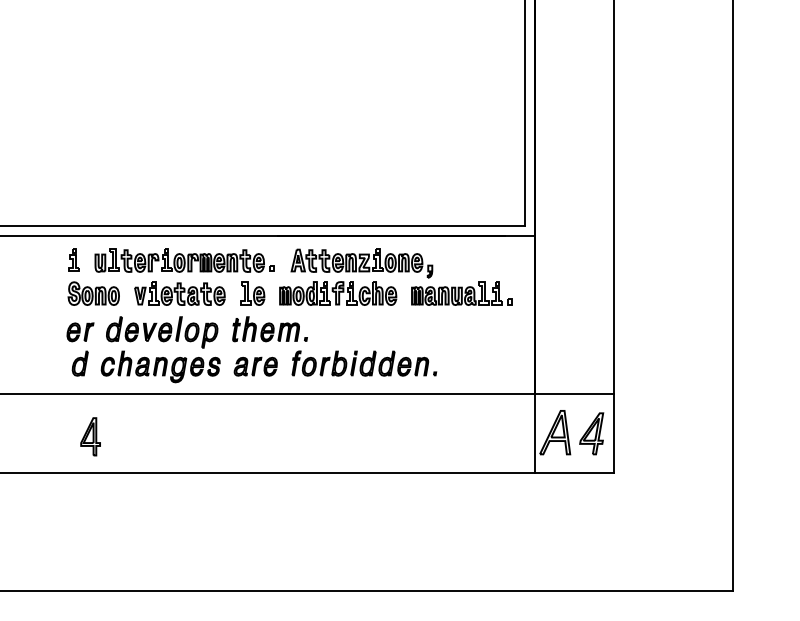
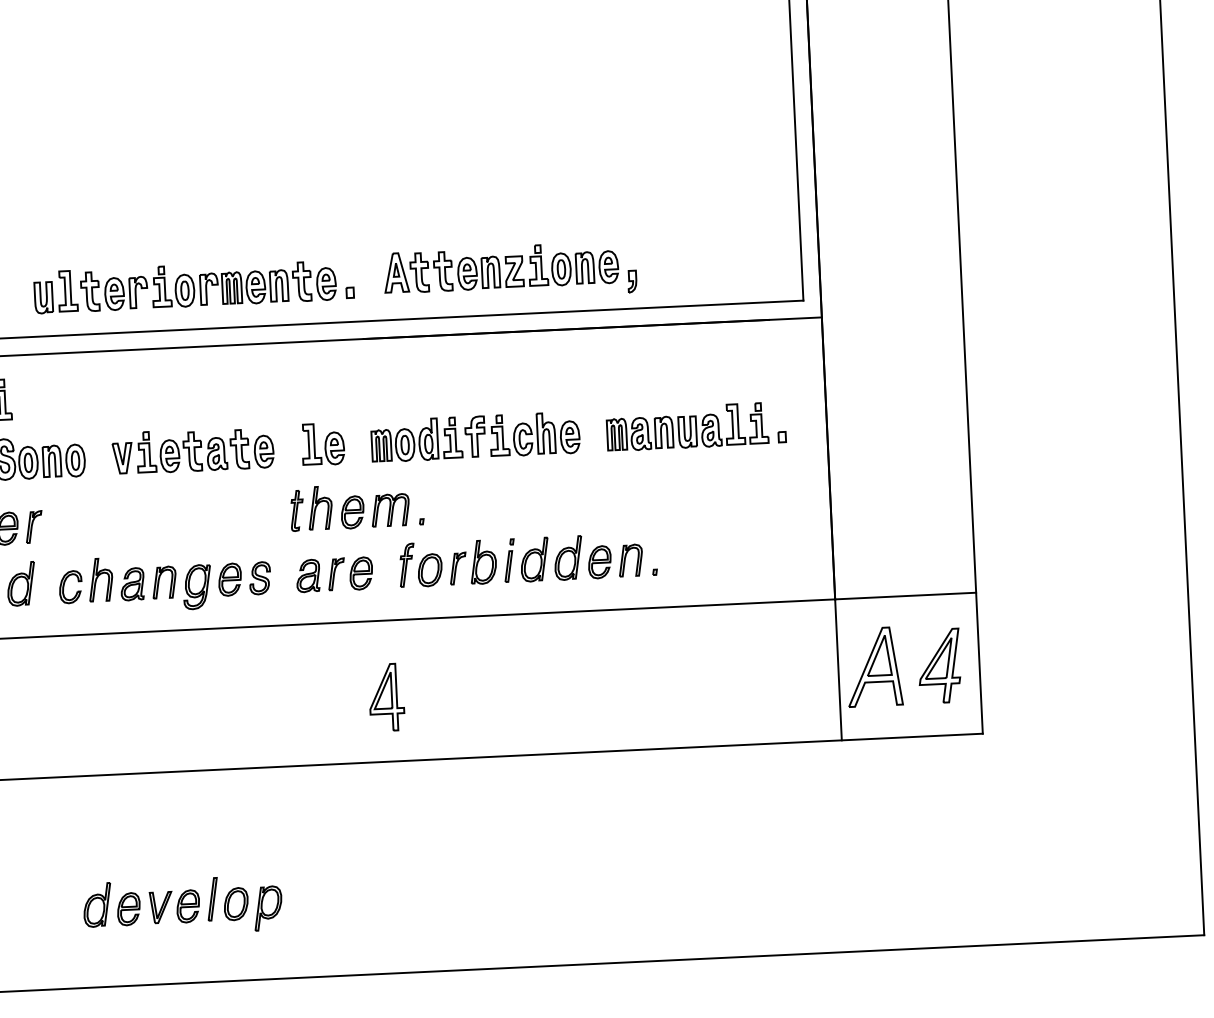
part: (184, 260) -> (193, 285), moved
part: (361, 263) -> (509, 272), moved
part: (162, 332) -> (183, 906), moved
part: (90, 436) -> (386, 696), moved

